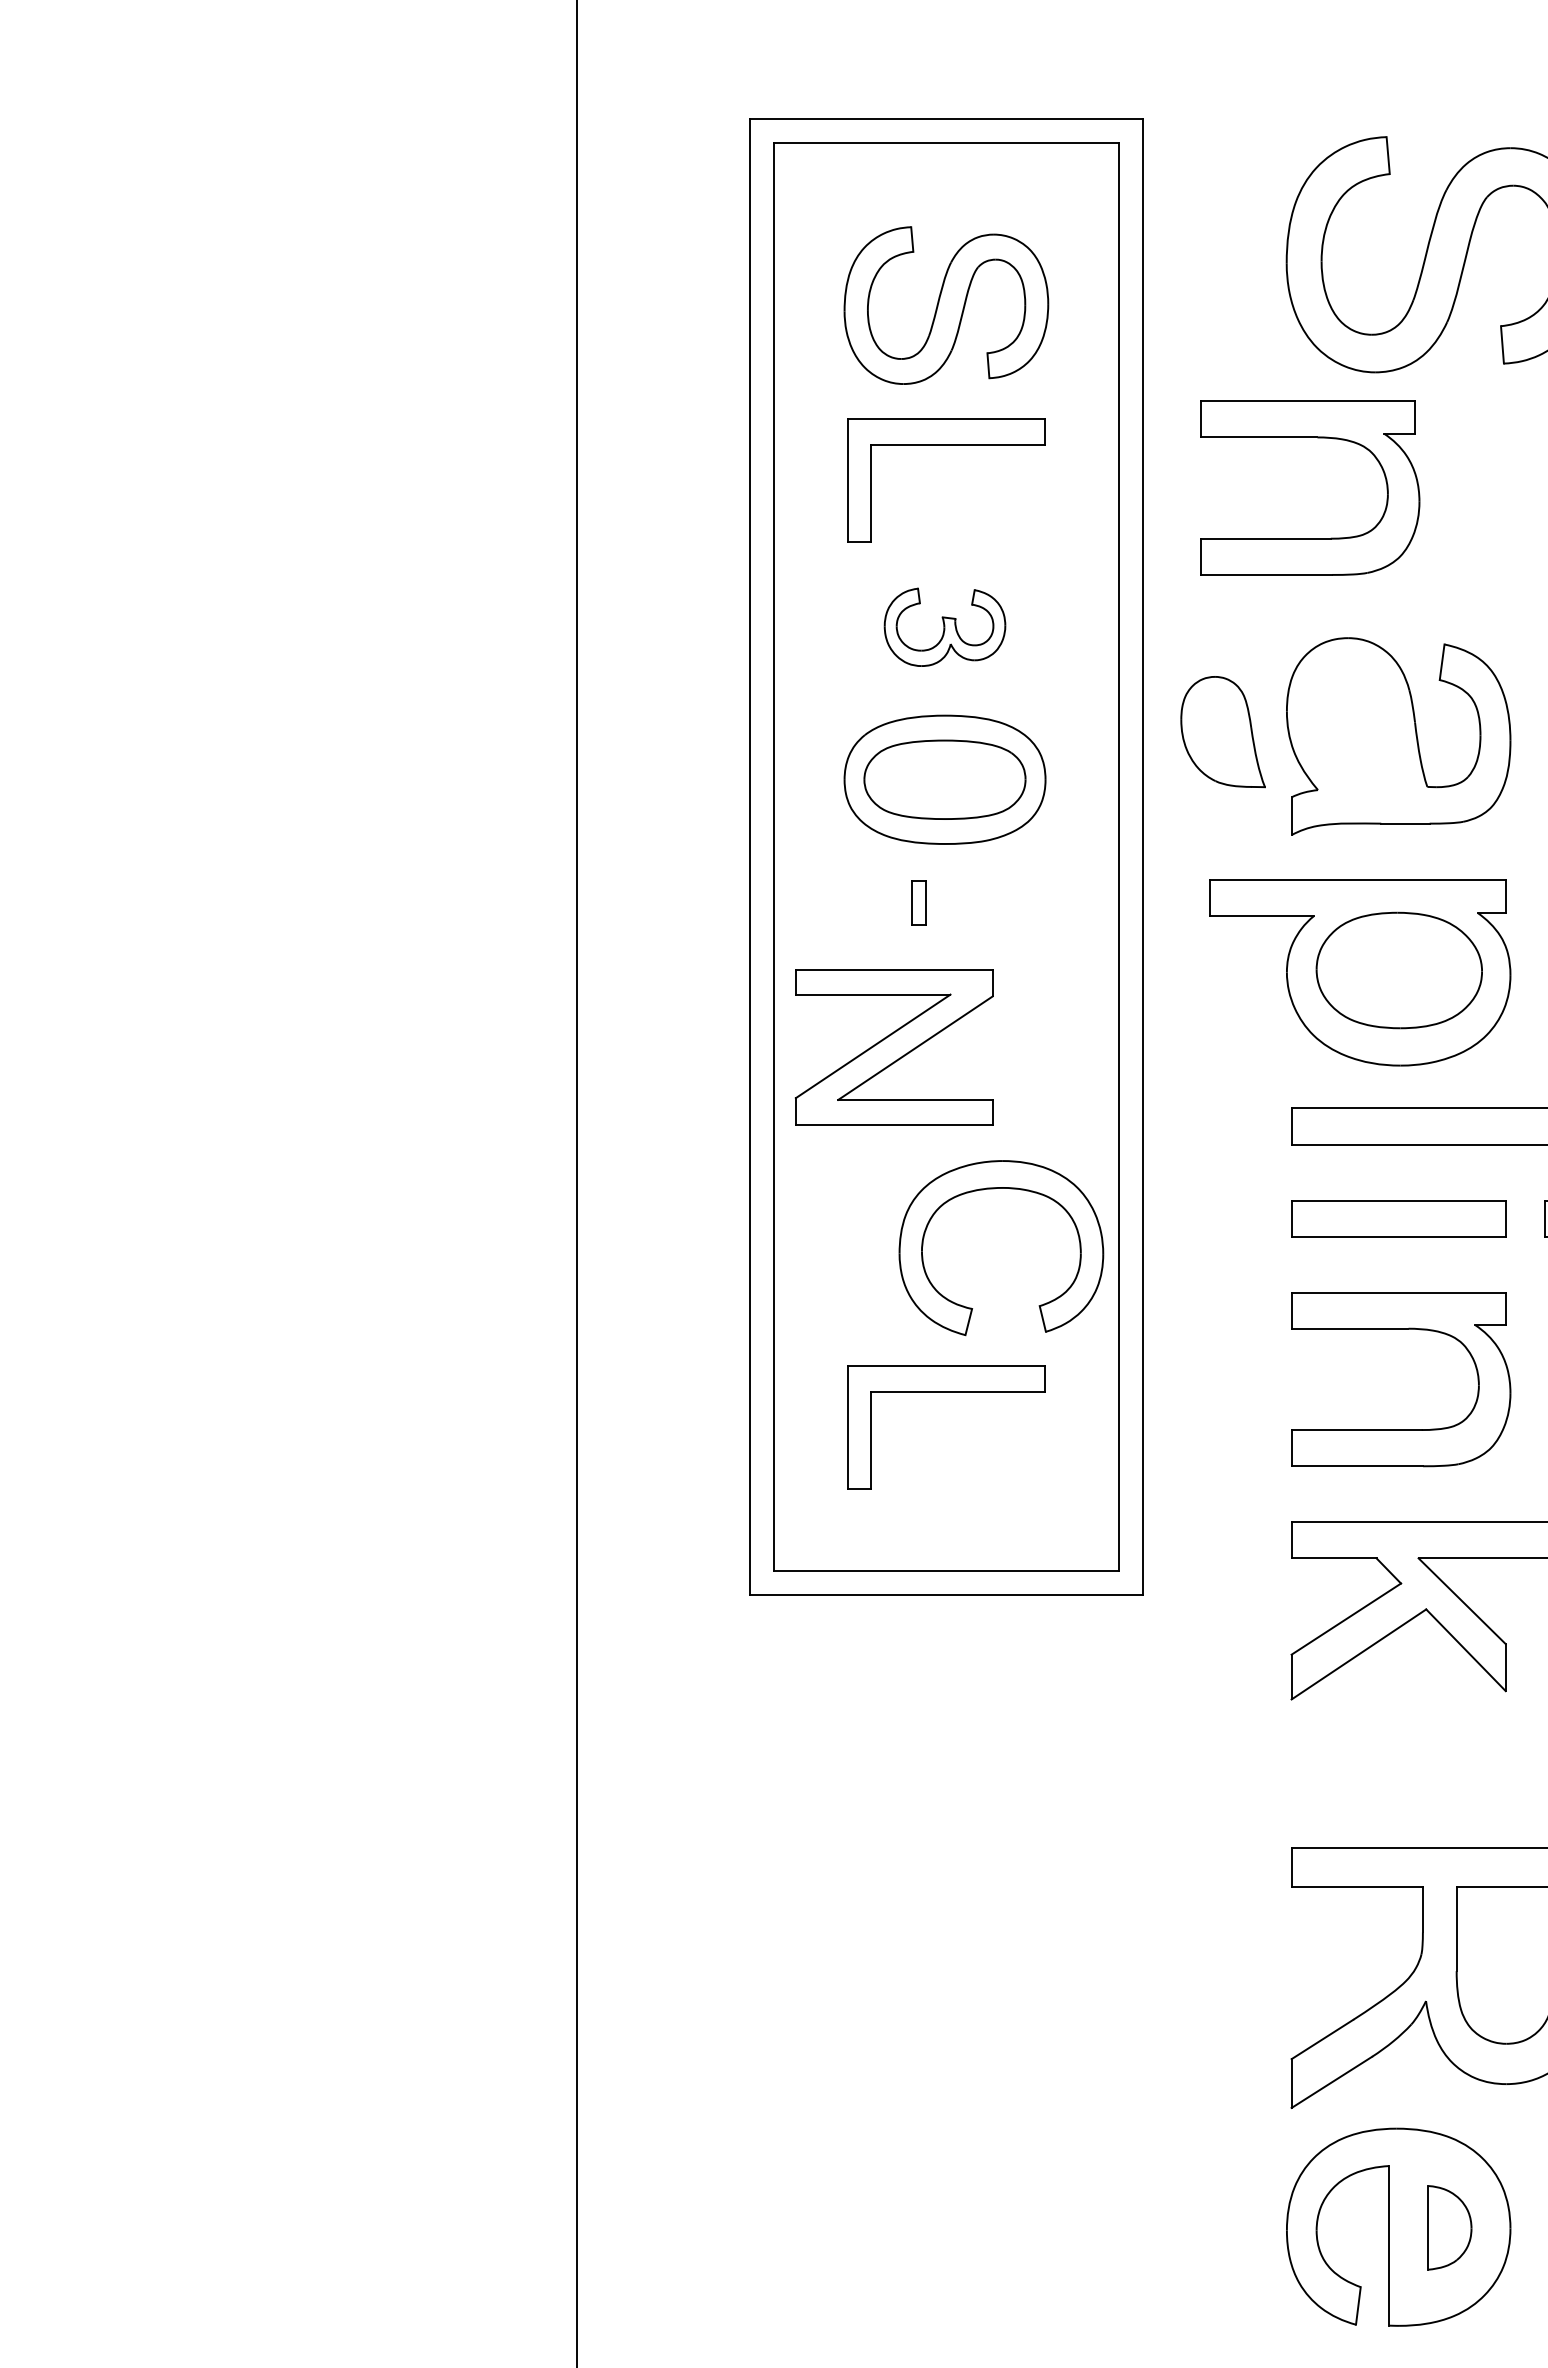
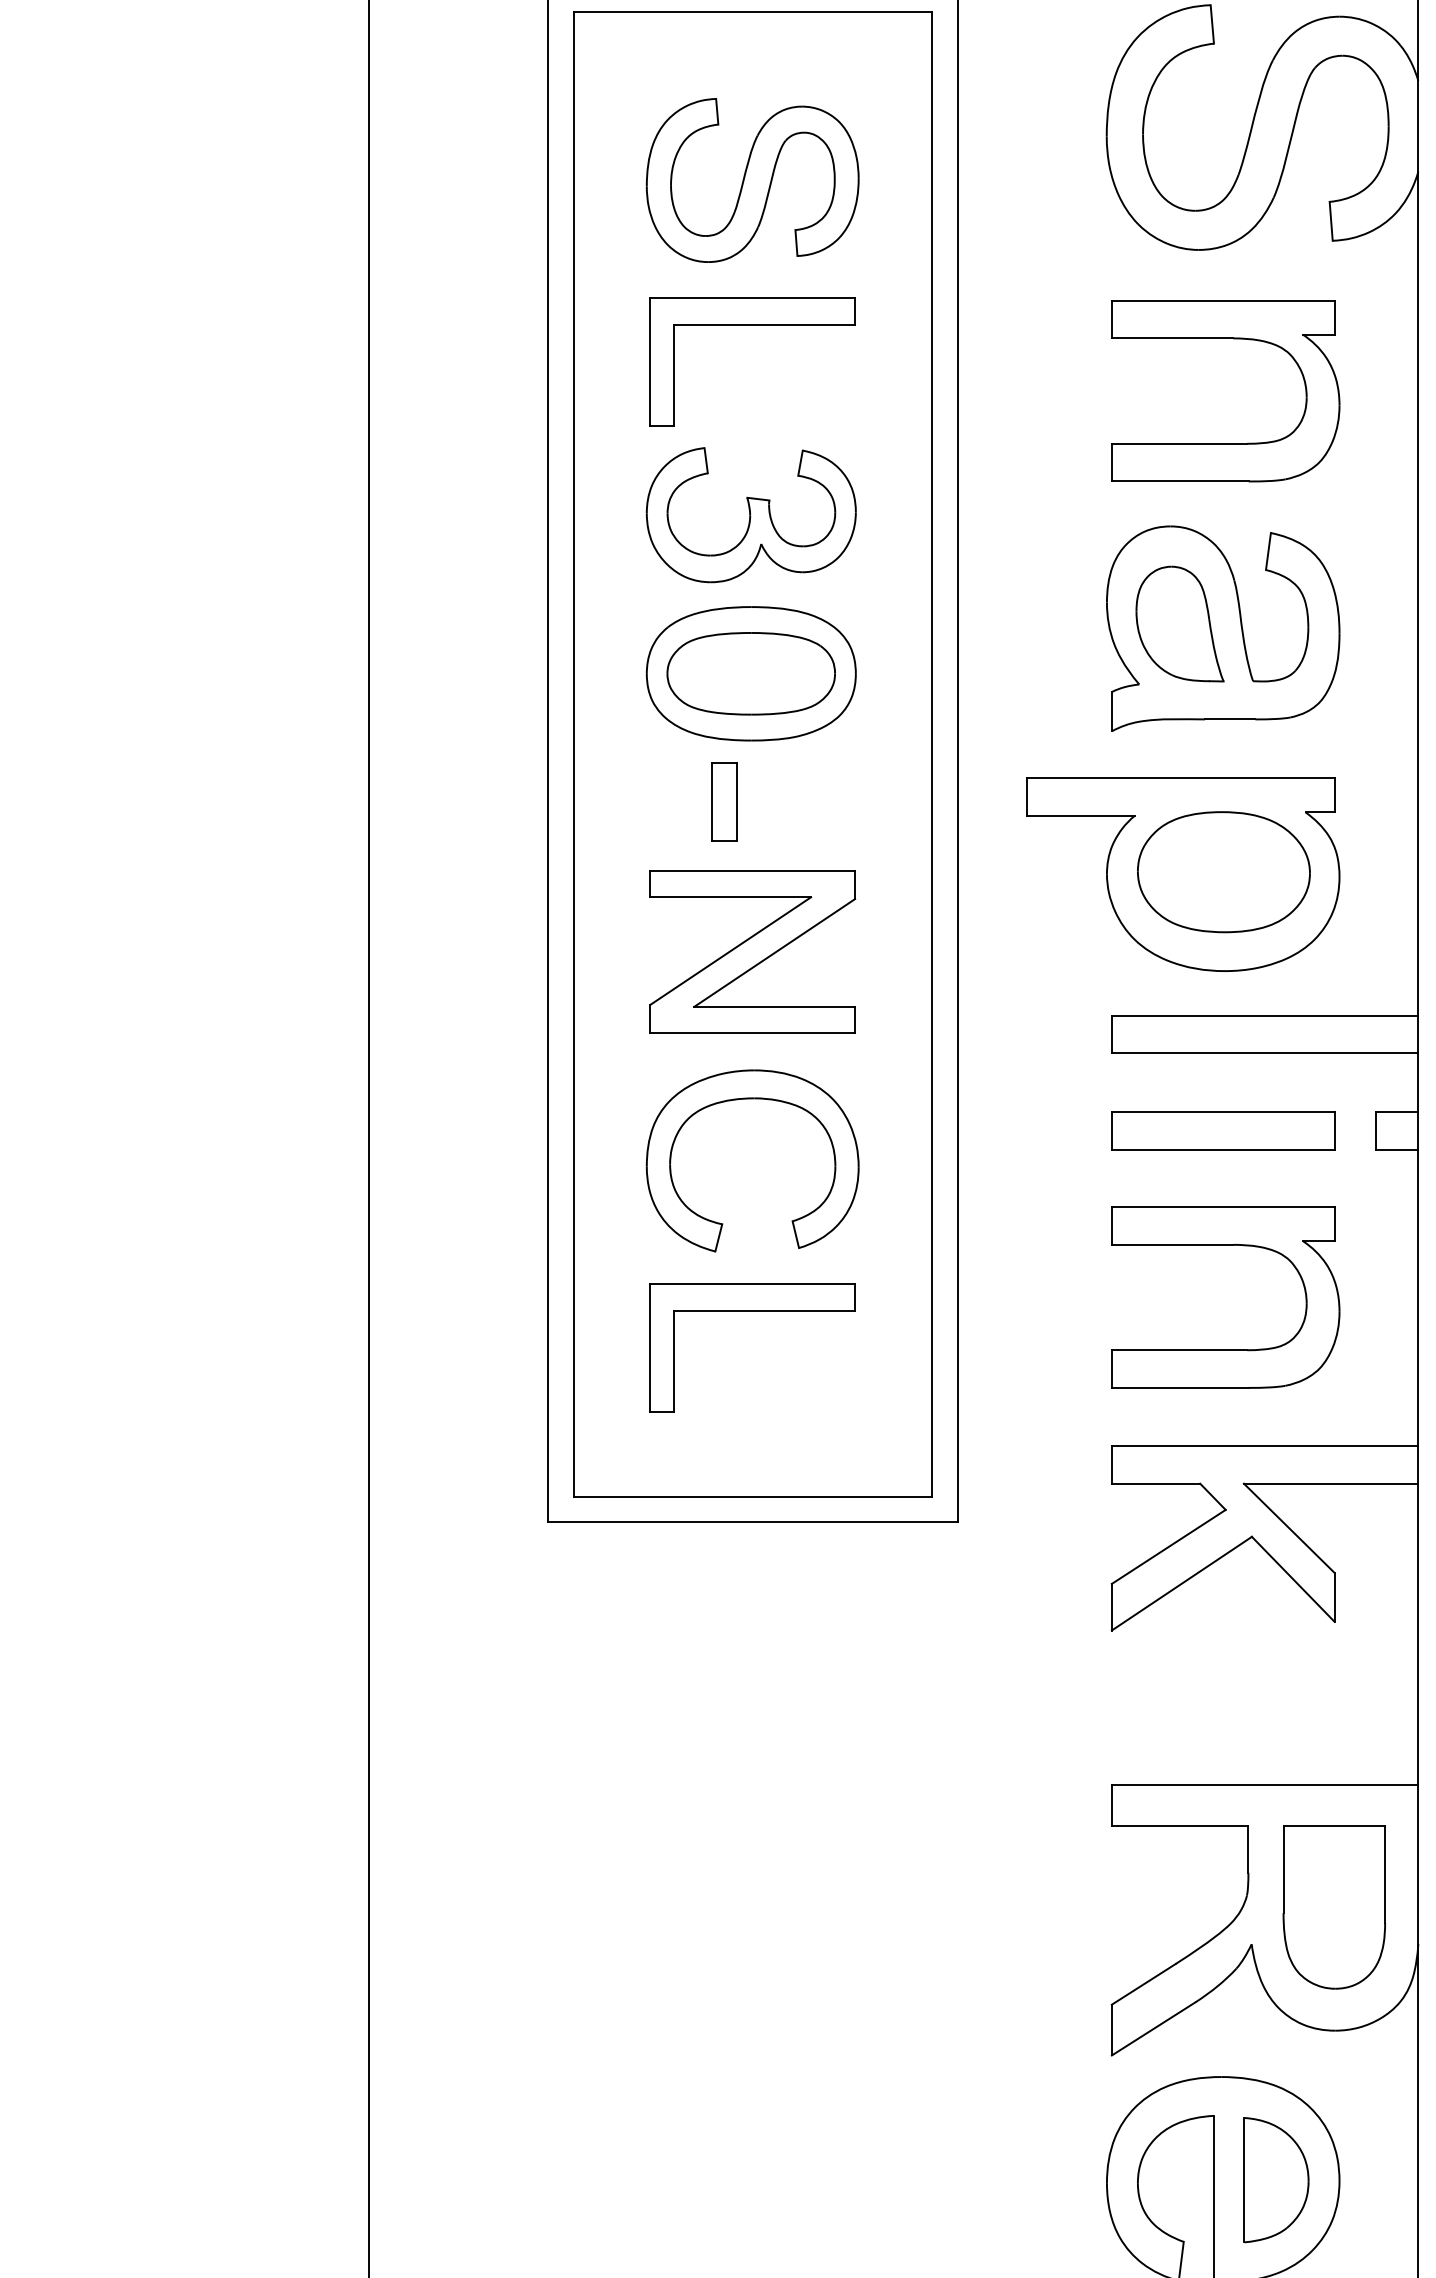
part: (1317, 438) -> (1233, 339), moved
part: (944, 627) -> (750, 515), size x1.67
part: (1222, 732) -> (1179, 624), moved
part: (918, 902) -> (723, 801), size x1.67
part: (894, 1047) -> (752, 952), moved
part: (994, 1189) -> (745, 1099), moved
part: (1449, 2227) -> (1276, 2179), size x1.43

